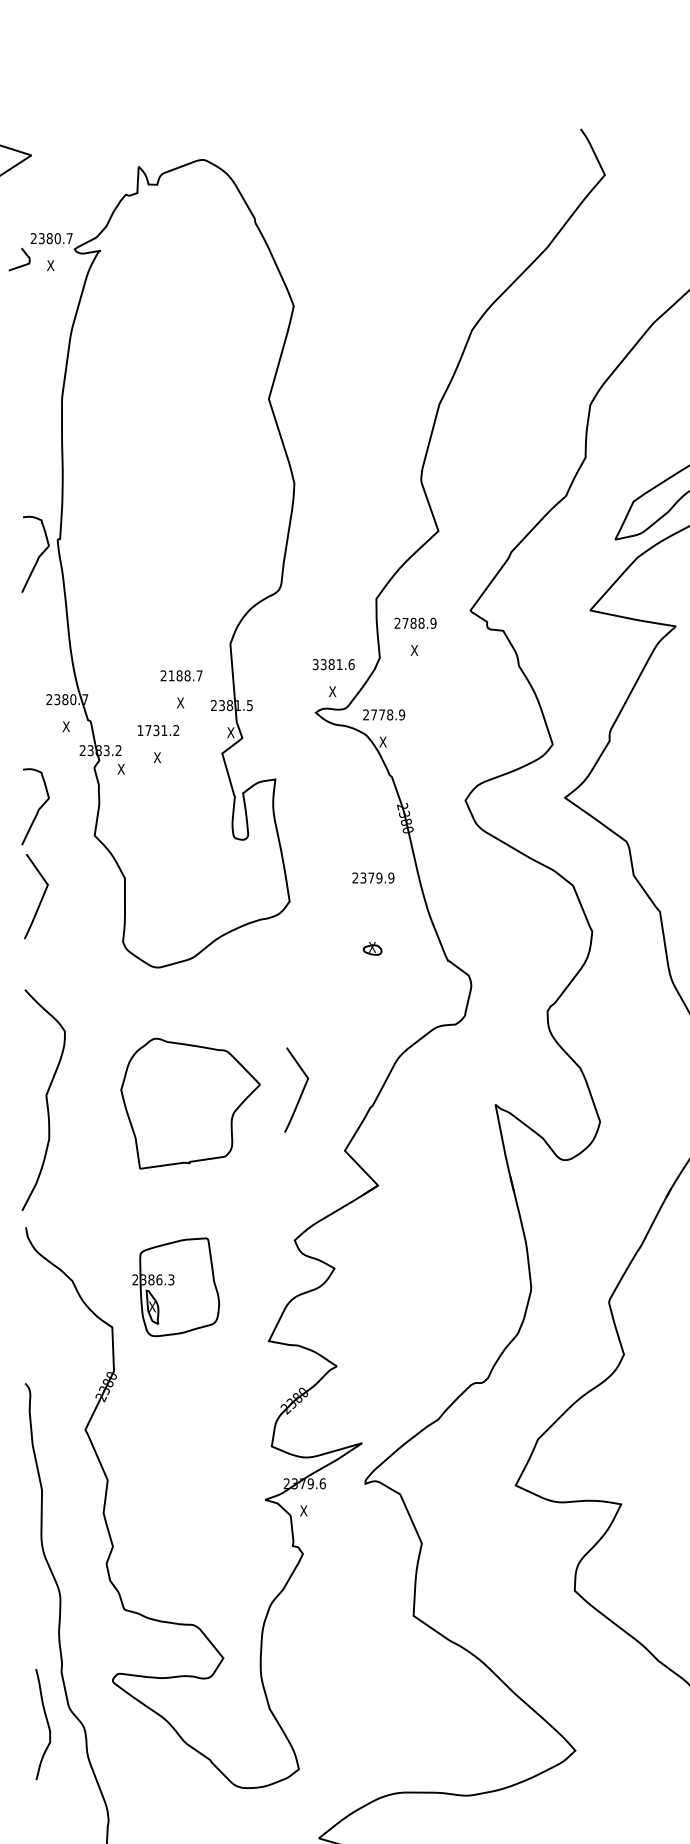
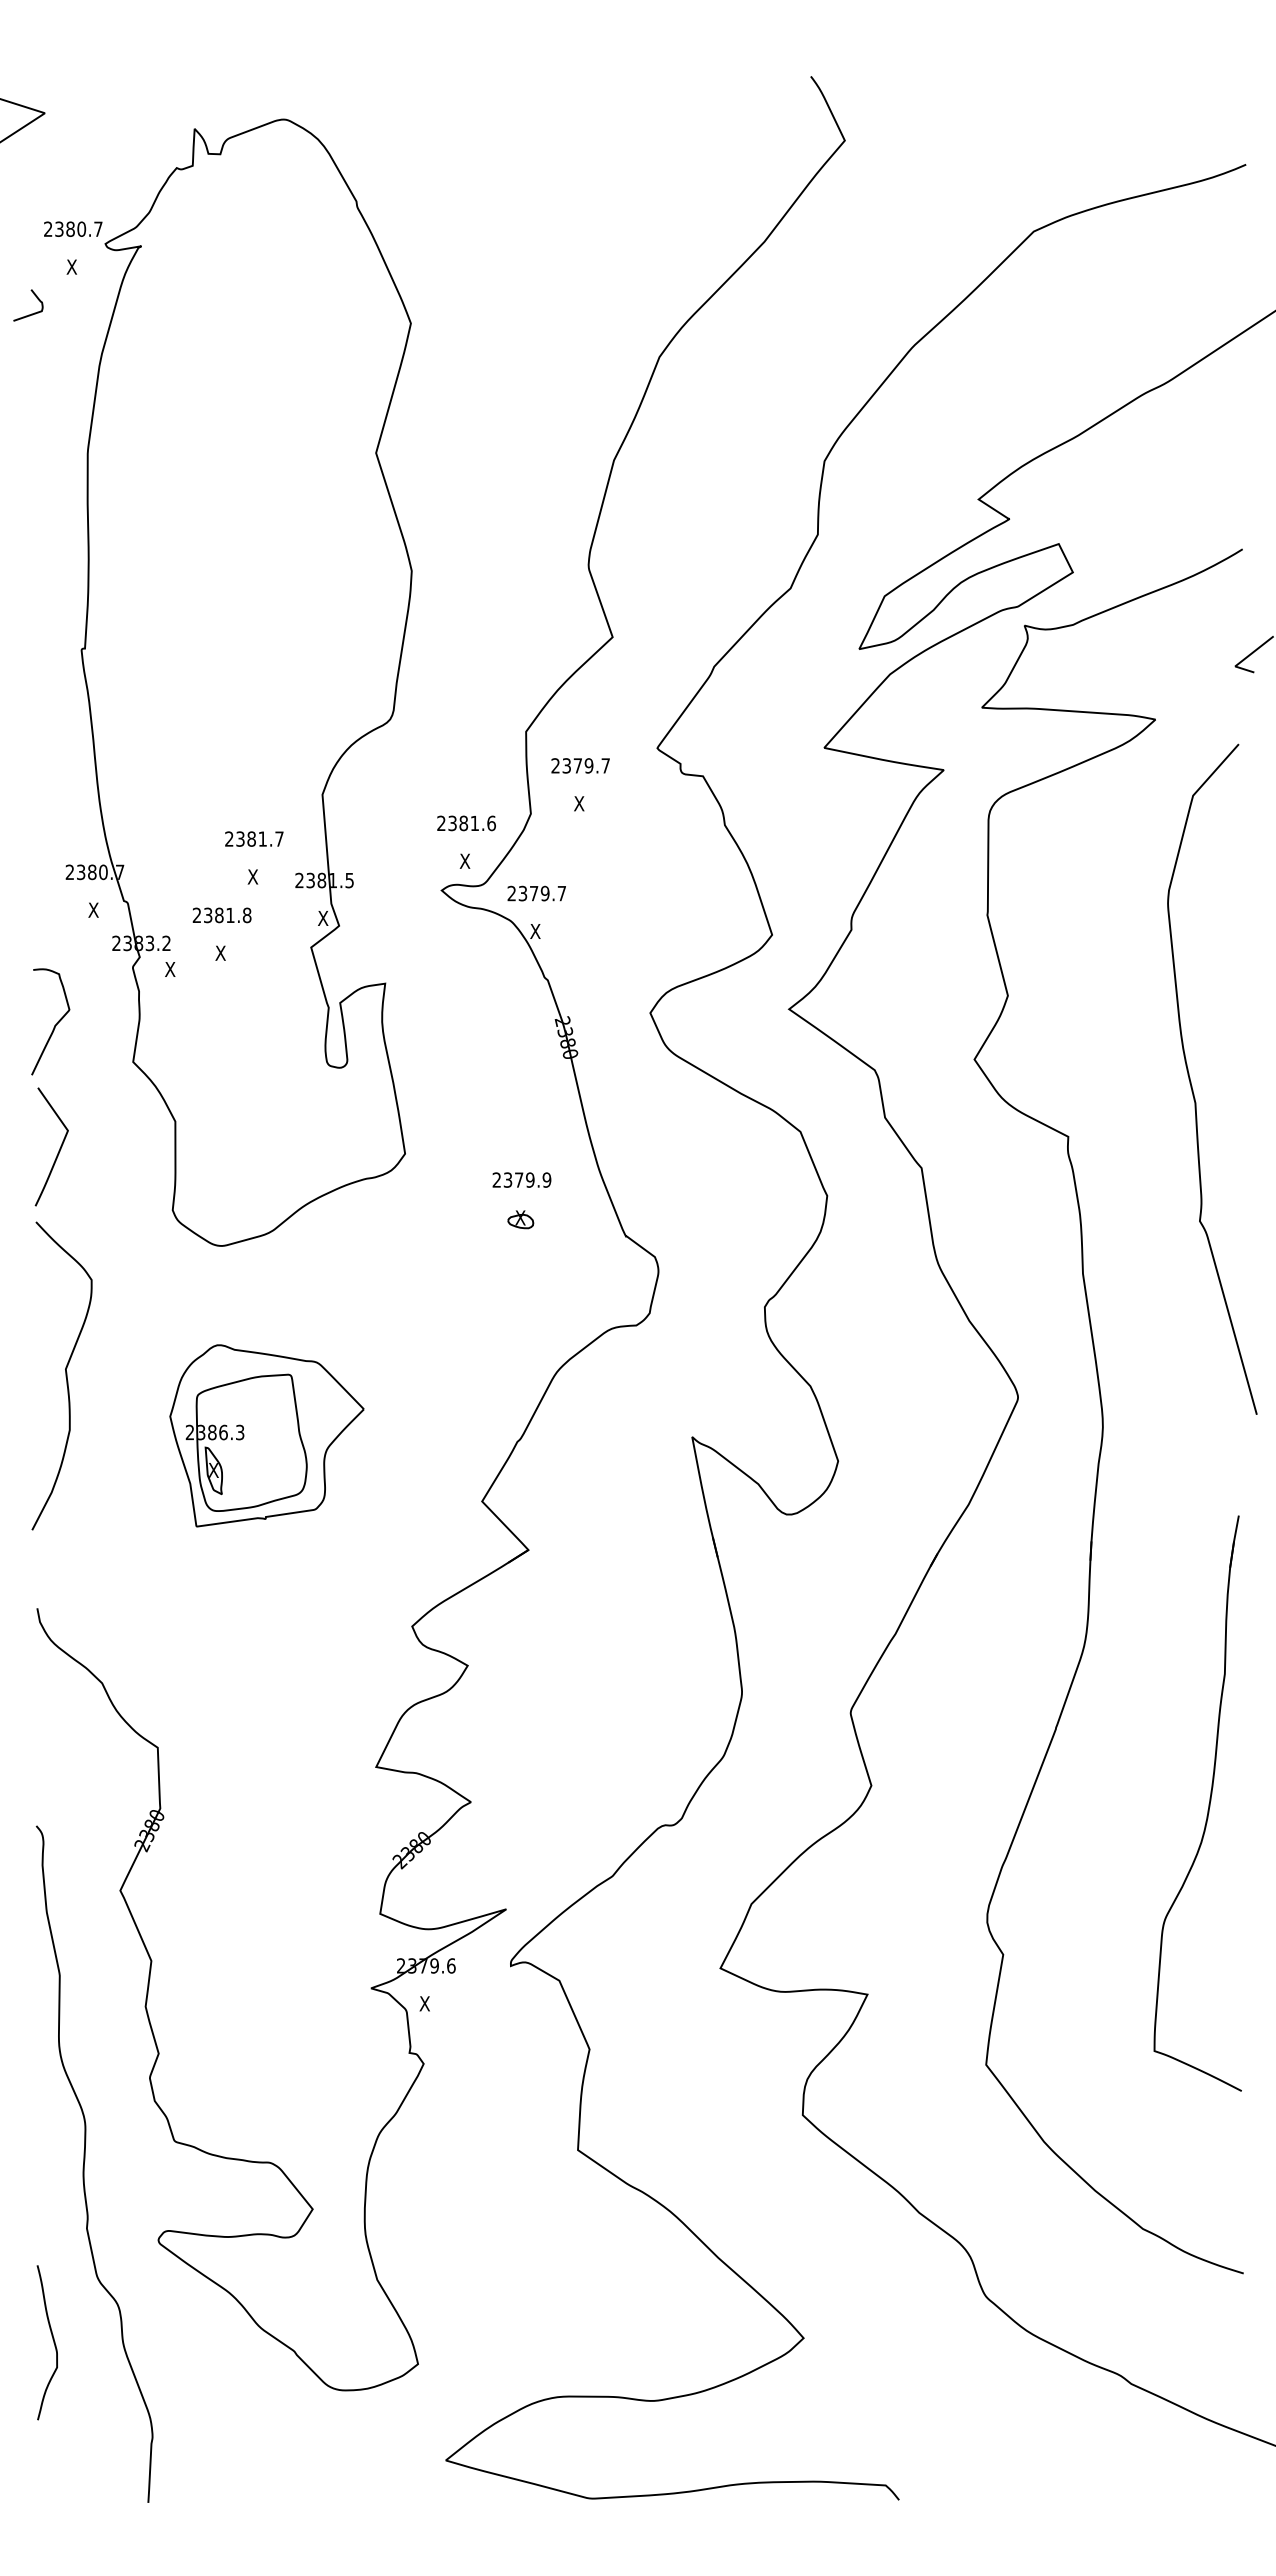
curve: (21, 265) -> (31, 313), moved
curve: (38, 557) -> (54, 673), removed
text: (419, 623) -> (586, 765), 2788.9 -> 2379.7
text: (315, 664) -> (441, 823), 3381.6 -> 2381.6
text: (179, 675) -> (251, 838), 2188.7 -> 2381.7
text: (388, 714) -> (542, 893), 2778.9 -> 2379.7
text: (157, 730) -> (221, 915), 1731.2 -> 2381.8
text: (373, 877) -> (521, 1179), moved
curve: (301, 1092) -> (421, 1420), removed
curve: (46, 1099) -> (65, 1375), moved
part: (175, 1287) -> (246, 1442), moved
curve: (46, 1722) -> (52, 2339), moved

